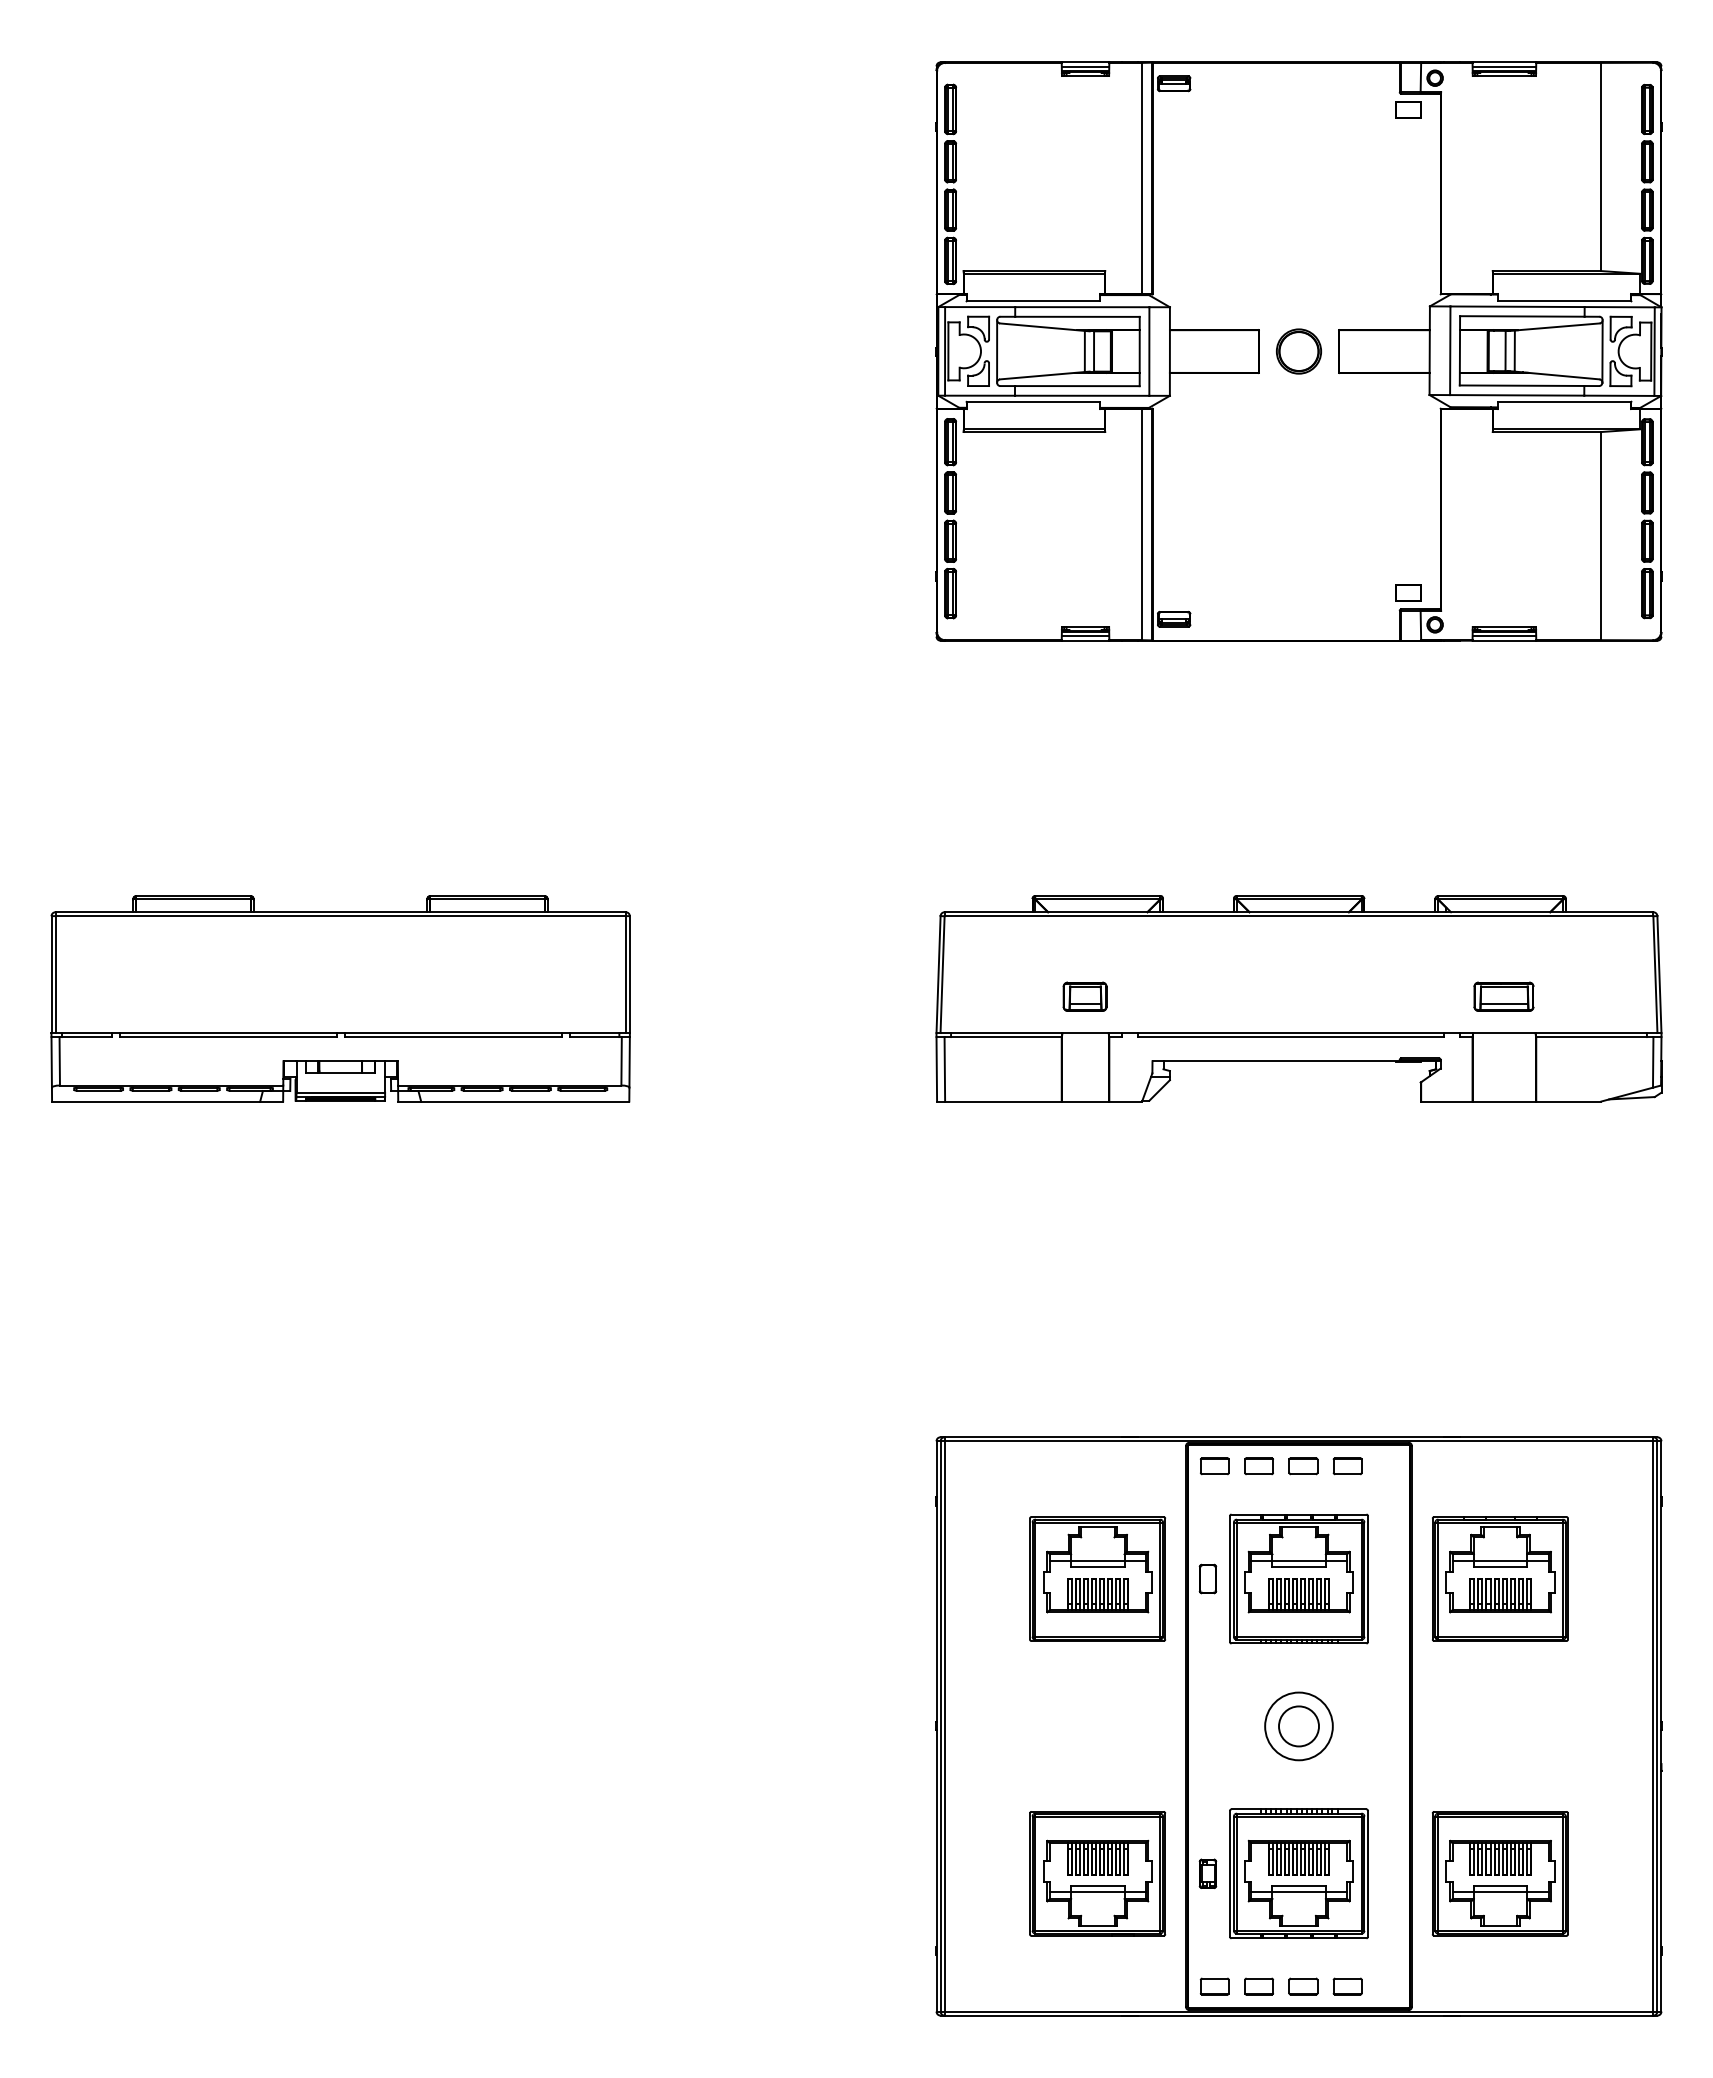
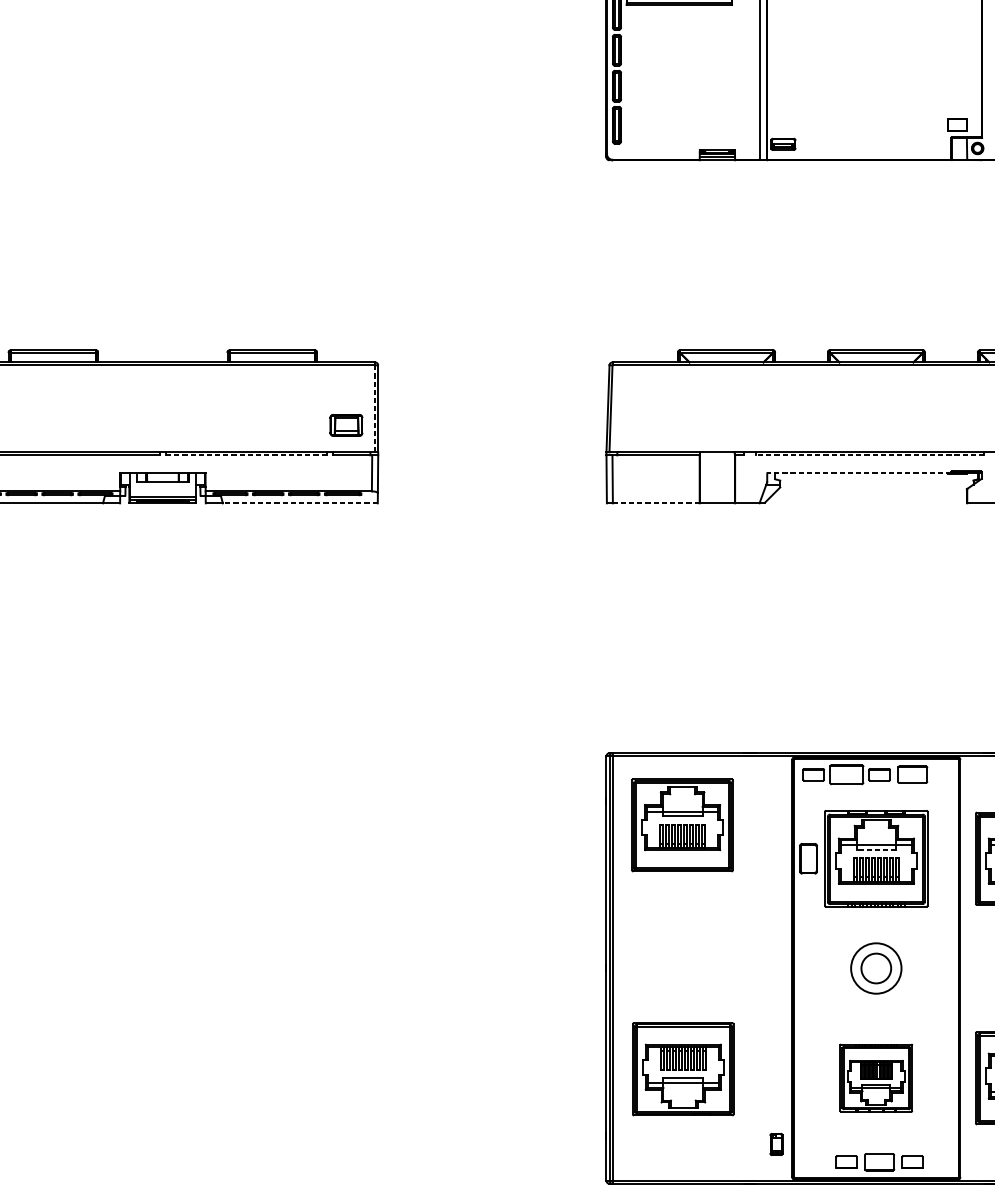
line: (625, 974) -> (374, 408), solid -> dashed
part: (1084, 996) -> (345, 425), moved
line: (453, 1037) -> (246, 455), solid -> dashed
line: (1290, 1037) -> (869, 455), solid -> dashed
line: (1276, 1061) -> (859, 473), solid -> dashed
line: (524, 1101) -> (299, 503), solid -> dashed
line: (1002, 1101) -> (655, 503), solid -> dashed
part: (1258, 1466) -> (846, 775), size x1.6
part: (1347, 1466) -> (912, 775), size x1.4
line: (1299, 1567) -> (876, 850), solid -> dashed
part: (1097, 1578) -> (682, 824), moved
part: (1207, 1578) -> (808, 858), size x1.4
part: (1097, 1873) -> (683, 1069), moved
part: (1207, 1873) -> (776, 1144), moved
part: (1298, 1873) -> (875, 1077), size x0.7
part: (1214, 1986) -> (813, 1162), removed
part: (1303, 1986) -> (879, 1162), size x1.4

